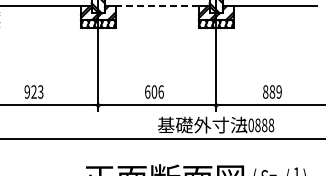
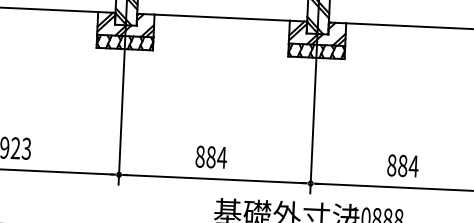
line: (157, 6) -> (222, 18), dashed -> solid
text: (154, 91) -> (211, 156), 606 -> 884
text: (279, 91) -> (414, 165), 889 -> 884

